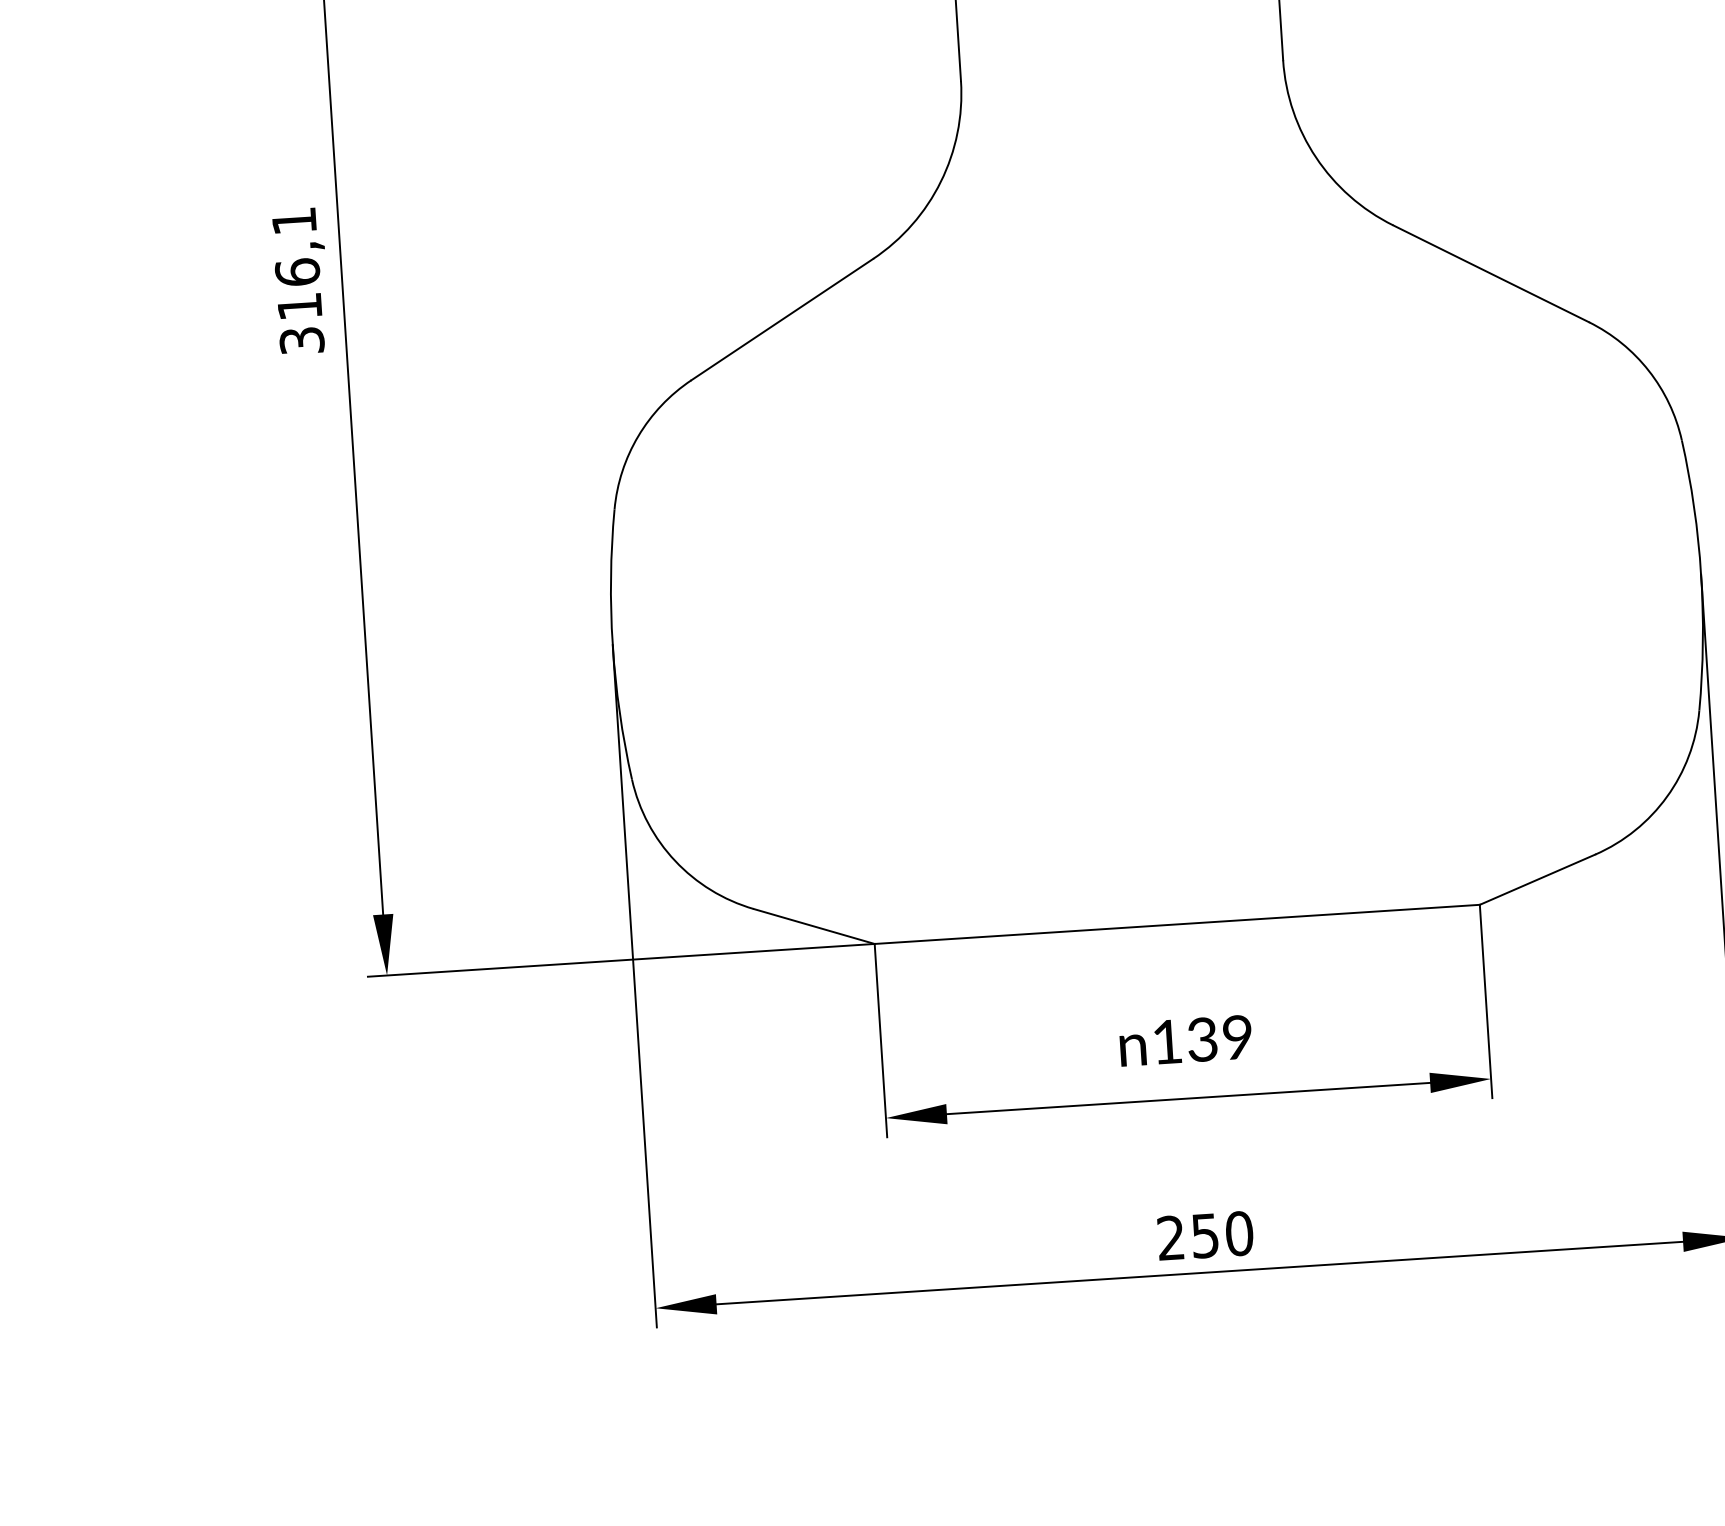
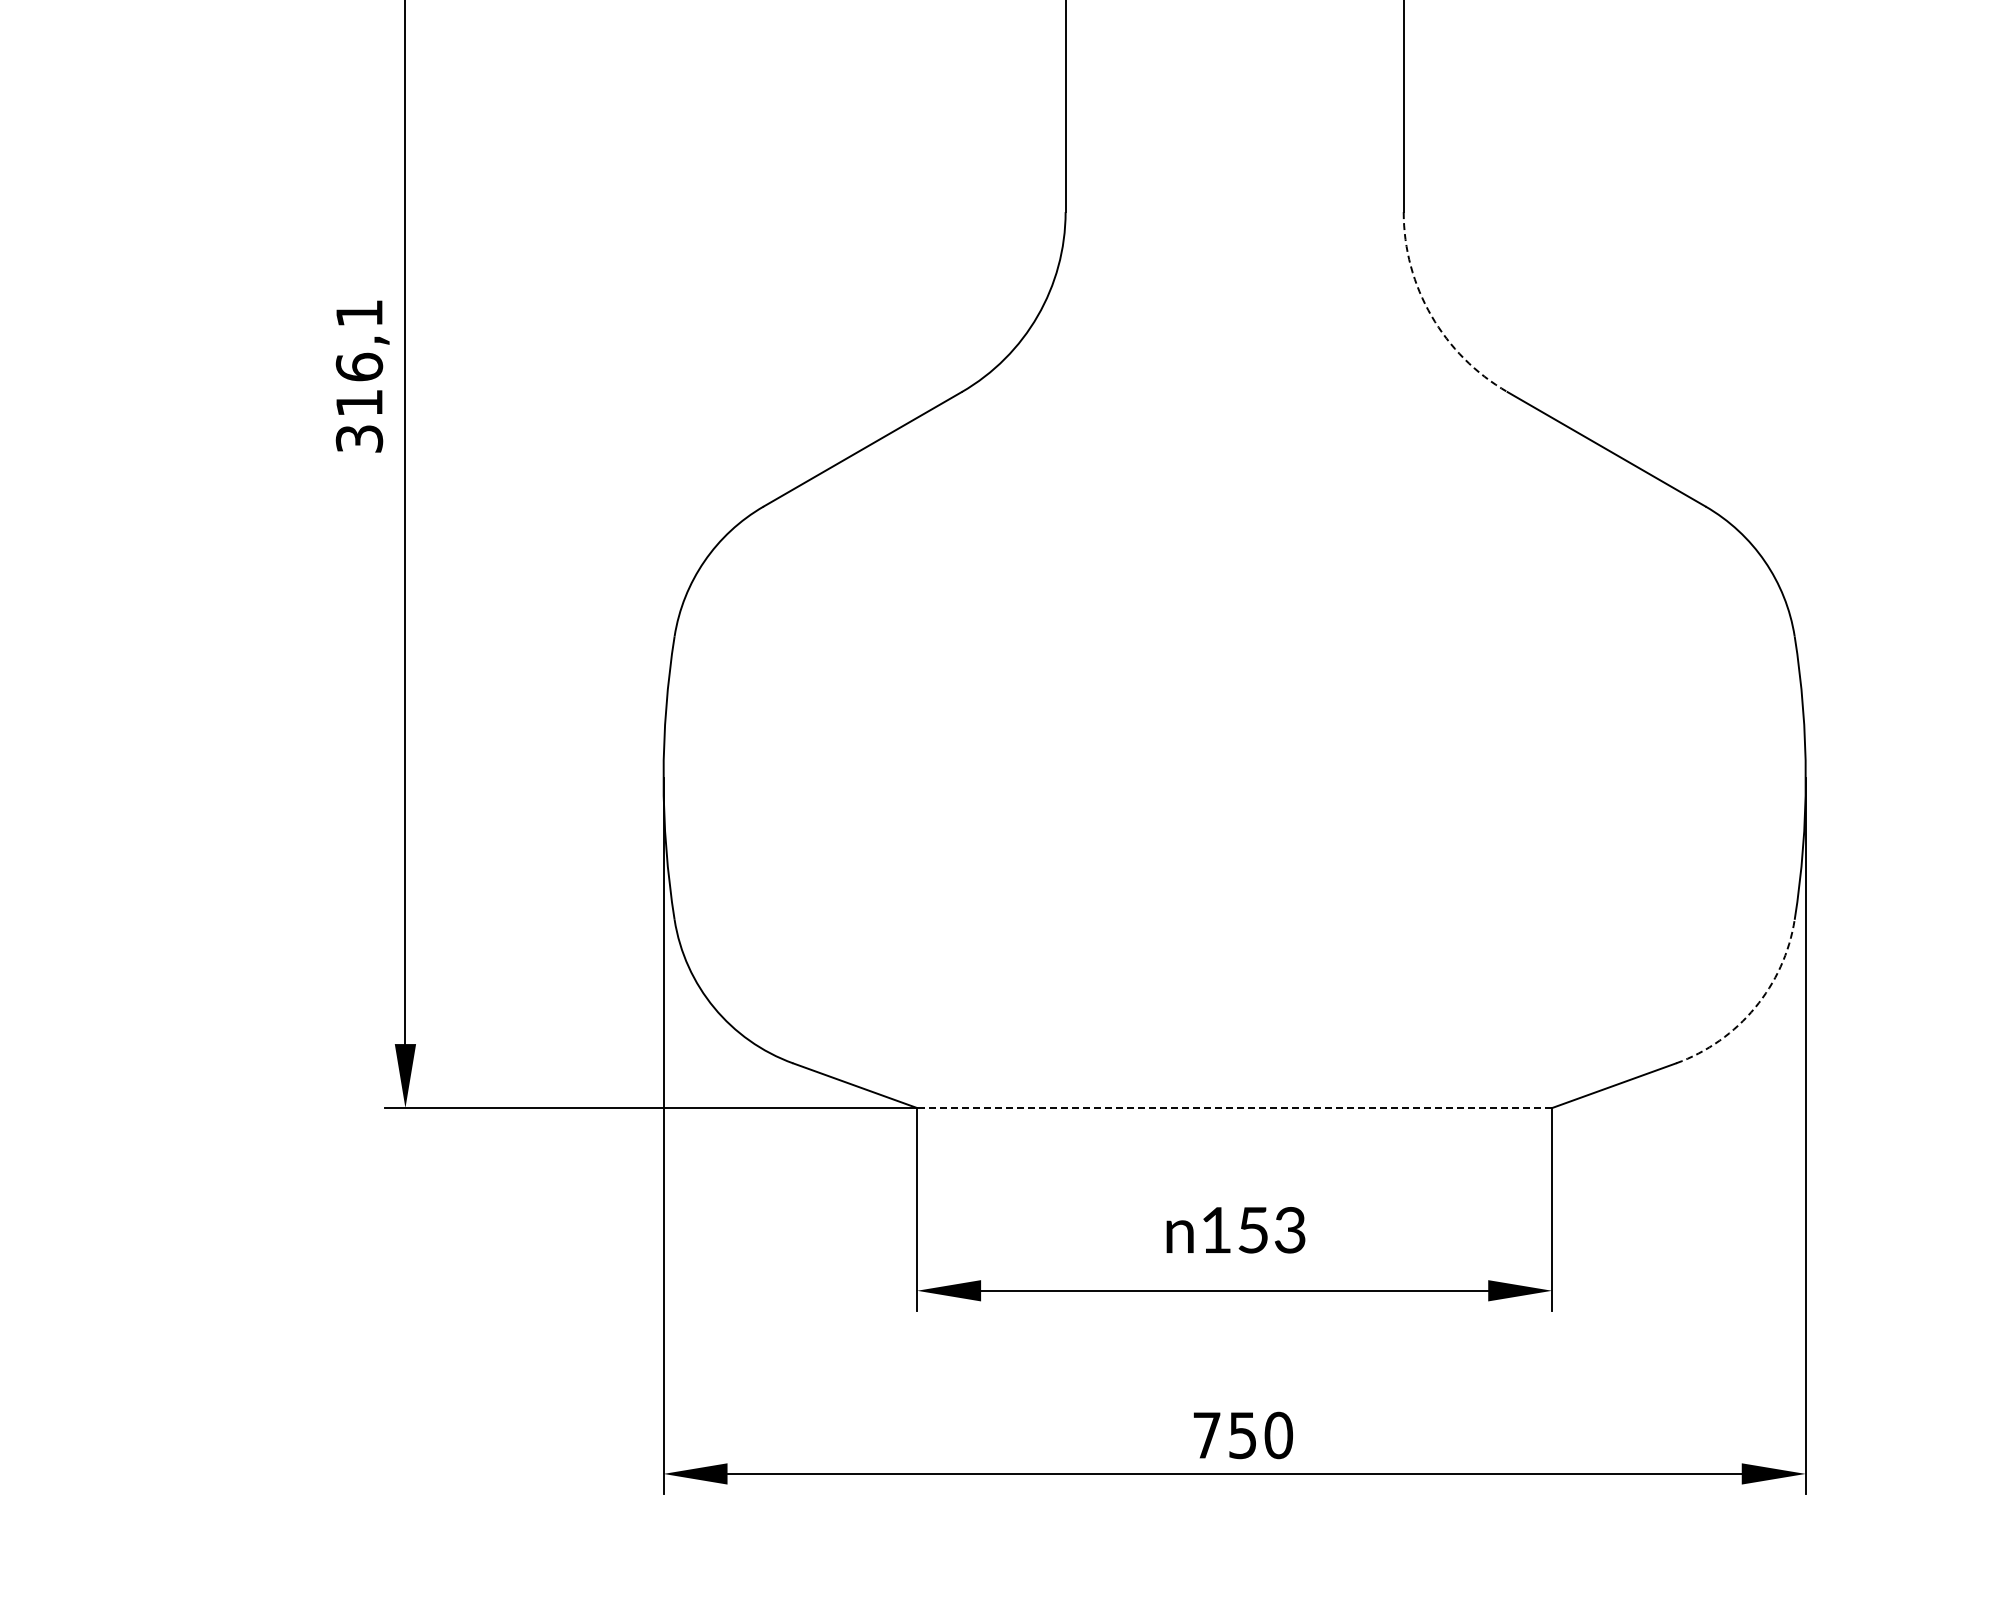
arc: (1316, 158) -> (1431, 316), solid -> dashed
arc: (1667, 796) -> (1755, 1007), solid -> dashed
line: (1177, 924) -> (1234, 1108), solid -> dashed
text: (1219, 1038) -> (1271, 1230), 139 -> 153
text: (1170, 1237) -> (1206, 1434), 250 -> 750

